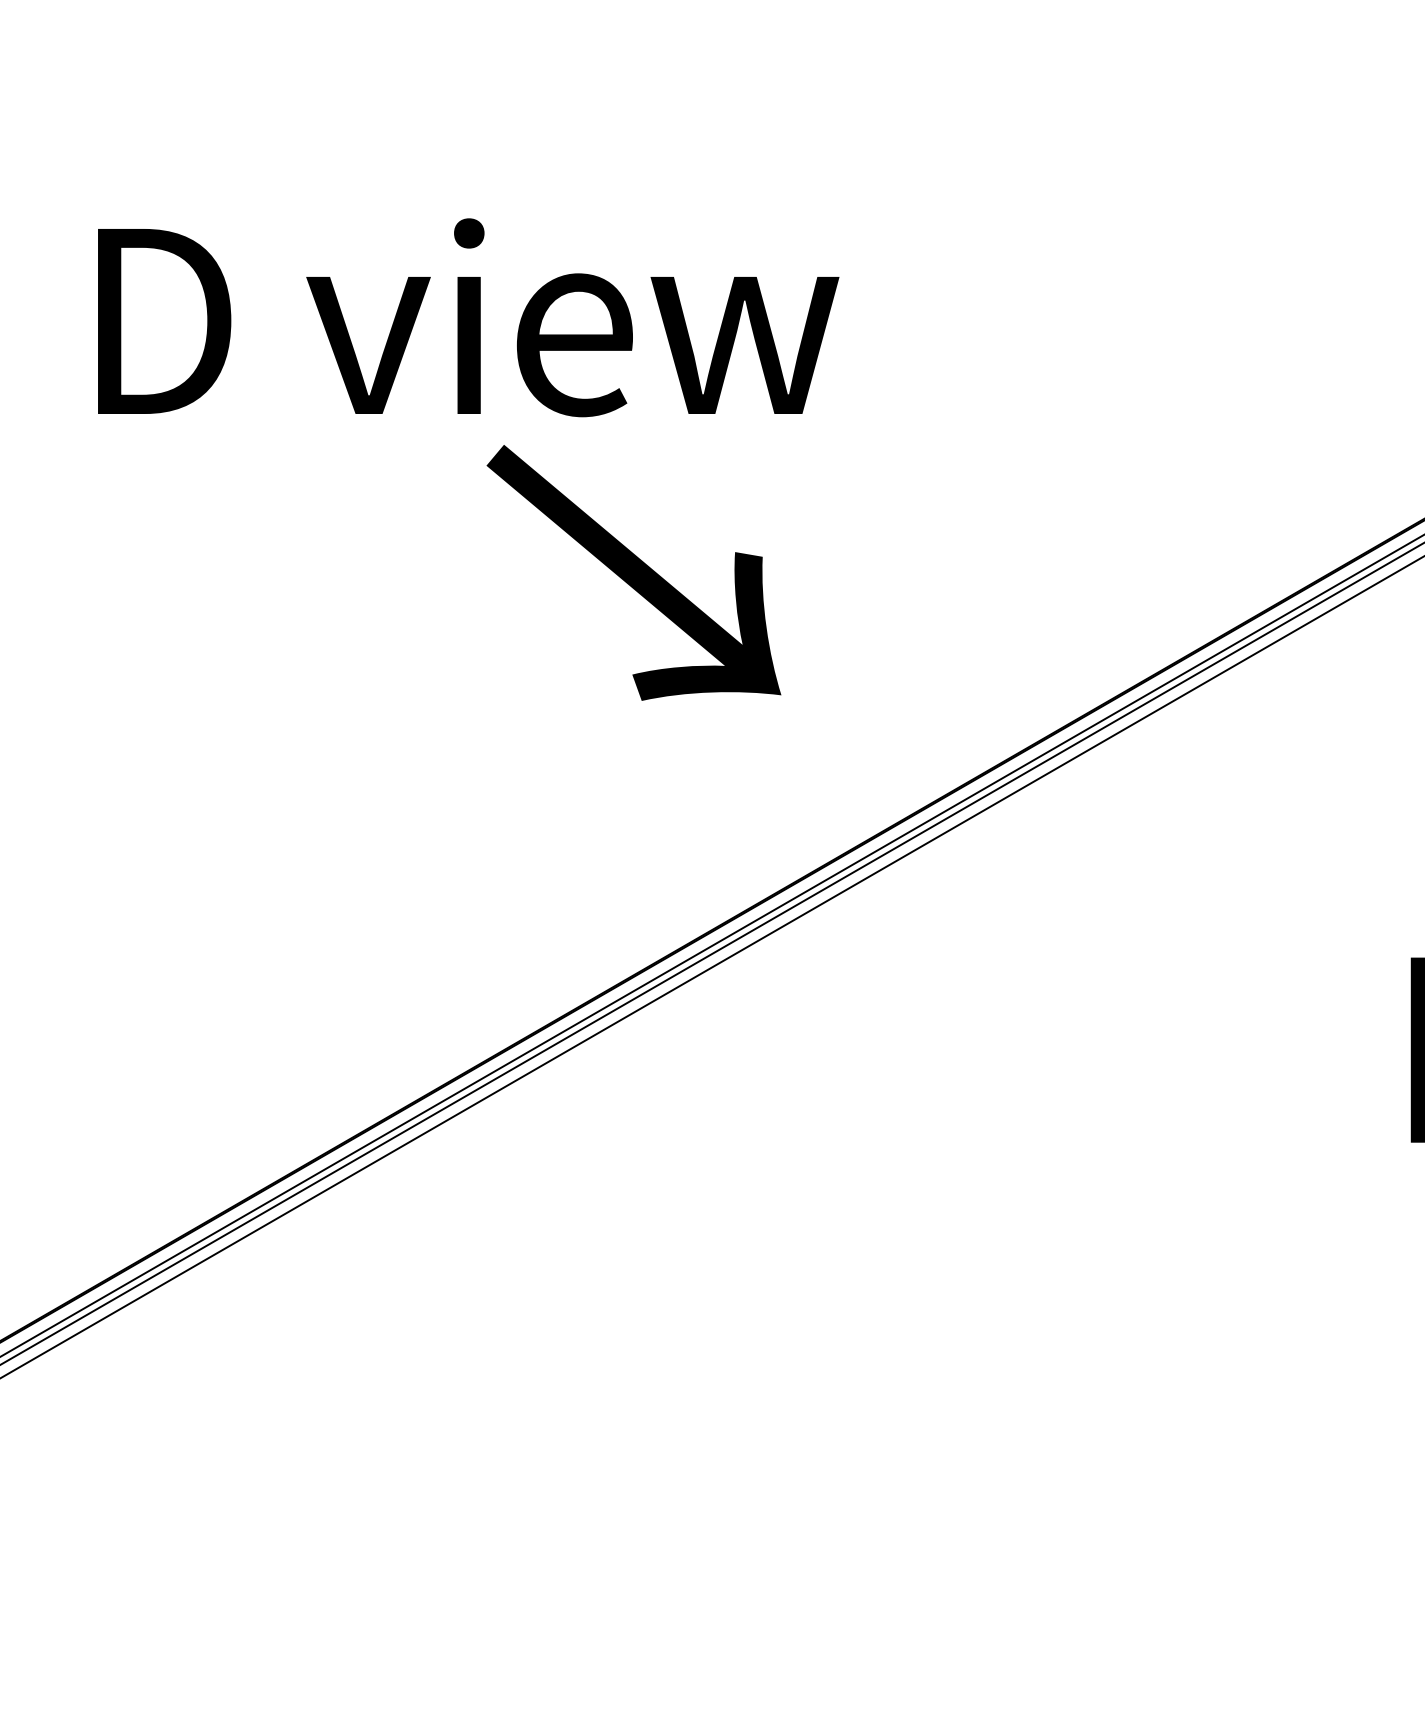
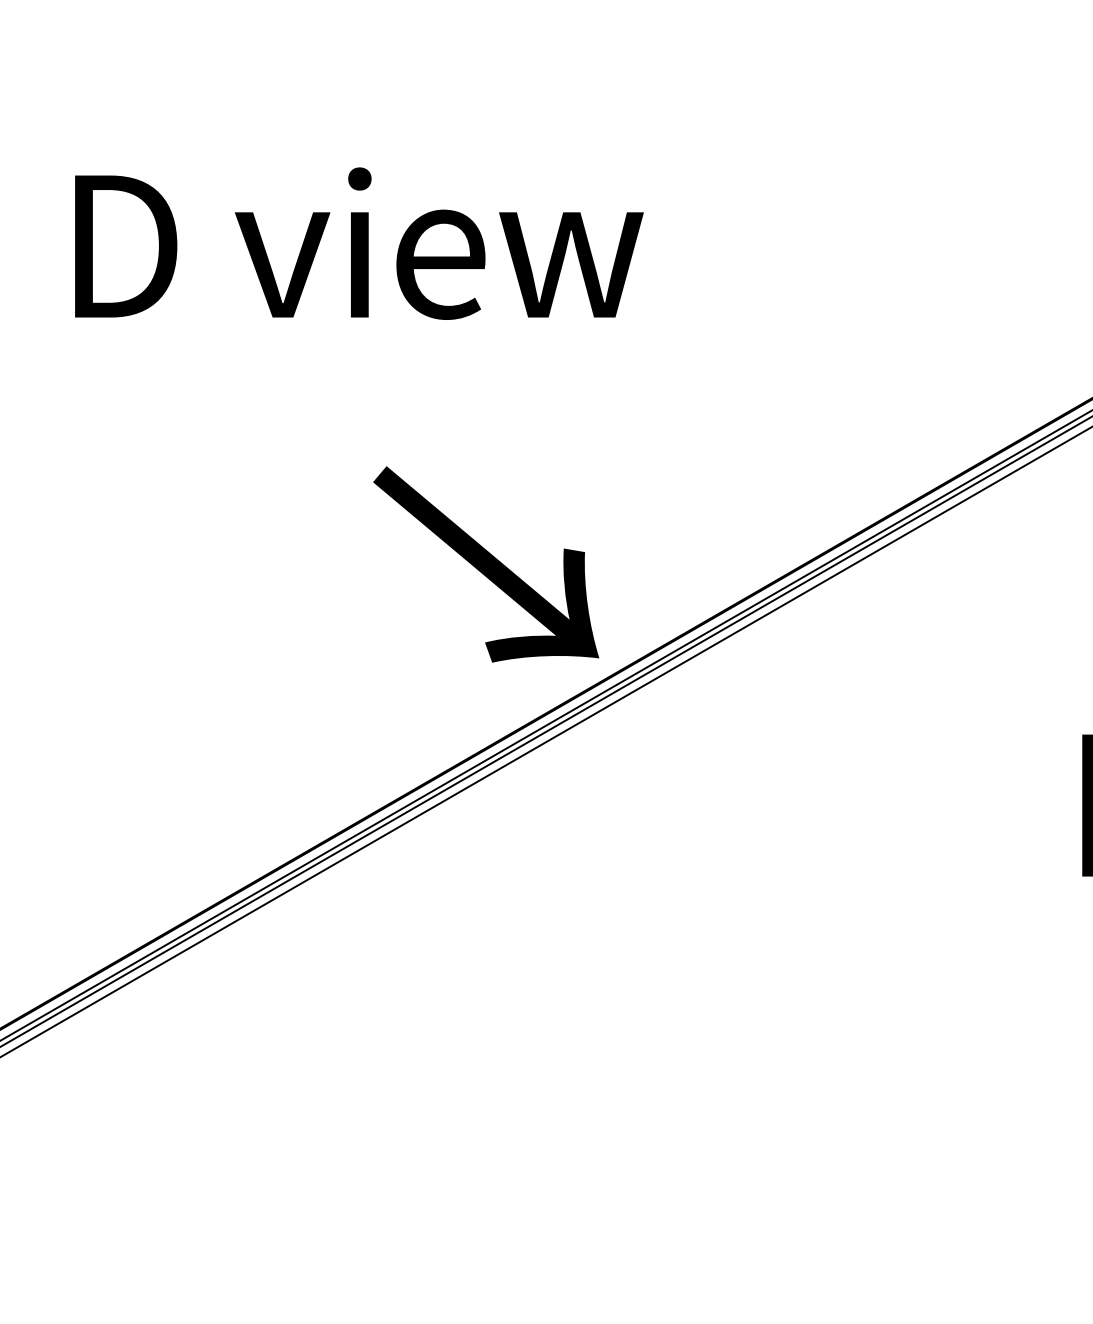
text: (633, 572) -> (485, 564), moved

